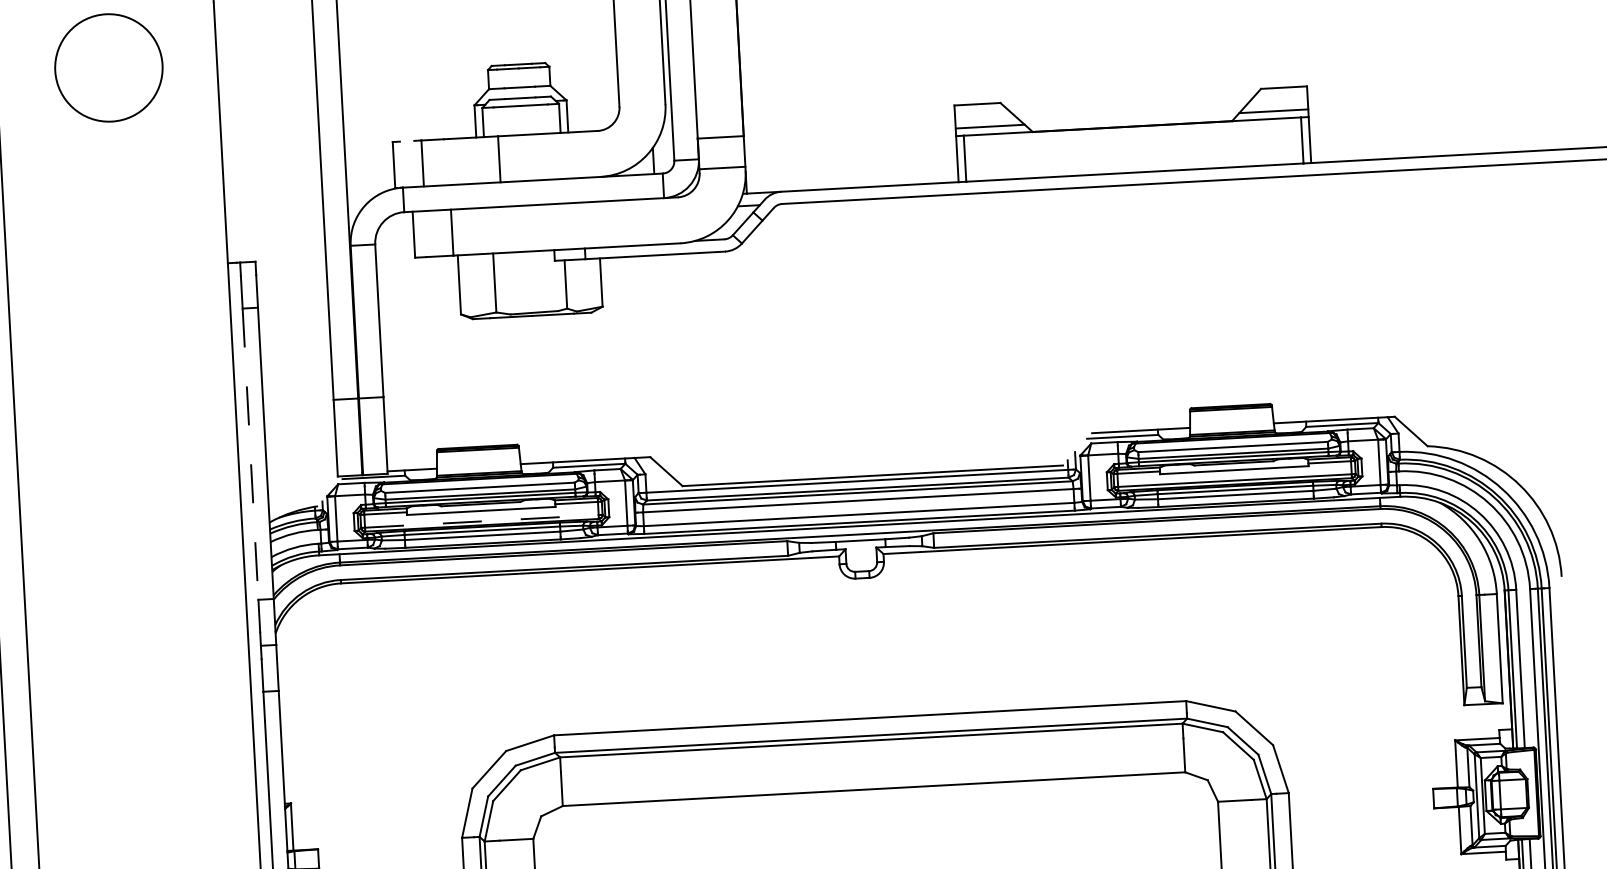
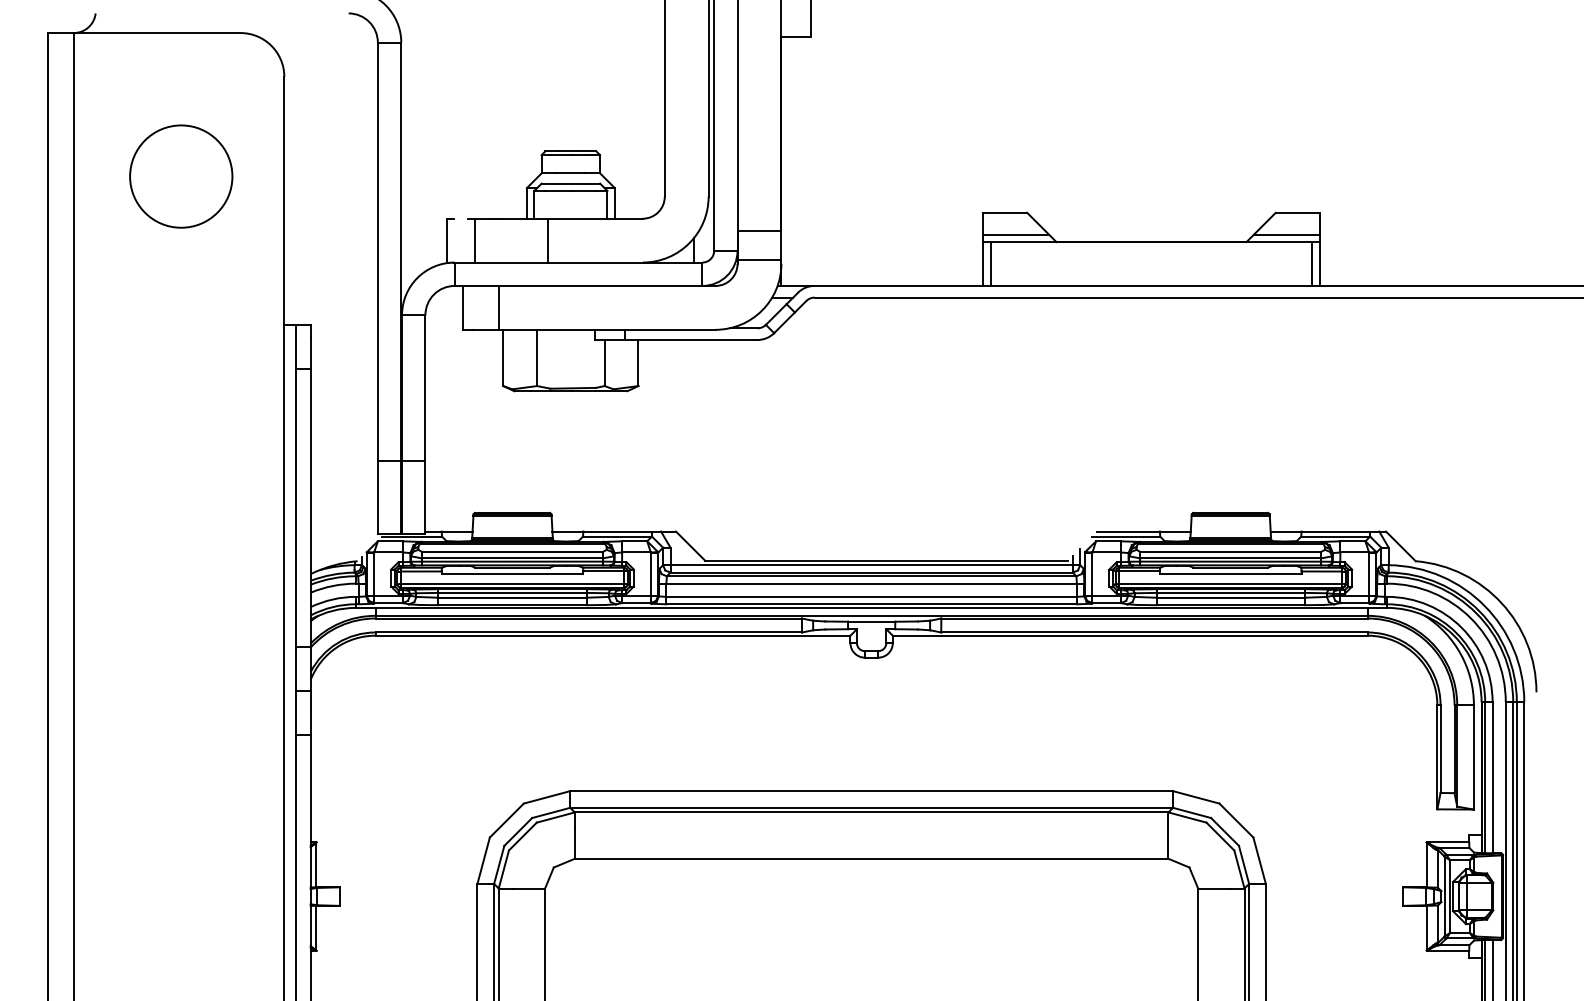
circle: (109, 67) -> (181, 176), moved
line: (251, 454) -> (296, 508), dashed -> solid
line: (482, 520) -> (513, 583), dashed -> solid

